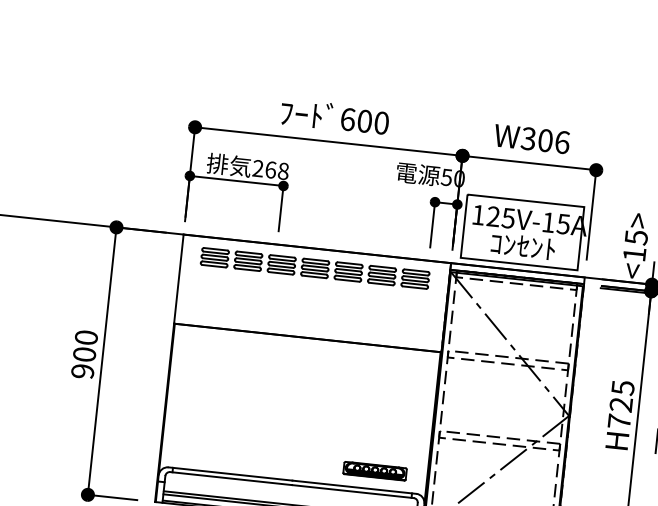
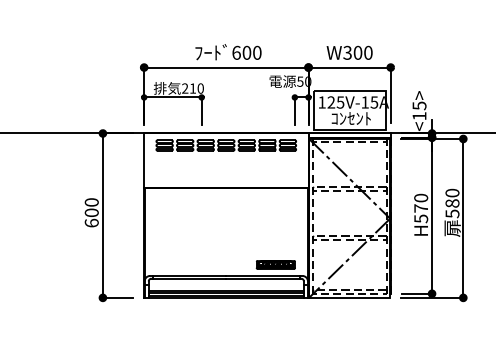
text: (562, 141) -> (368, 52), W306 -> W300
text: (276, 170) -> (196, 88), 268 -> 210
text: (82, 370) -> (91, 222), 900 -> 600
text: (621, 404) -> (421, 208), H725 -> H570

